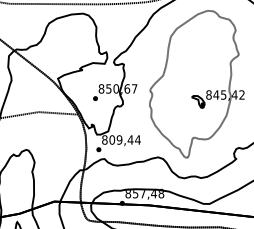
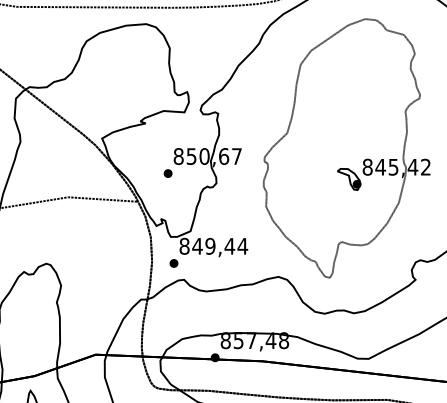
text: (112, 139) -> (197, 245), 809,44 -> 849,44

